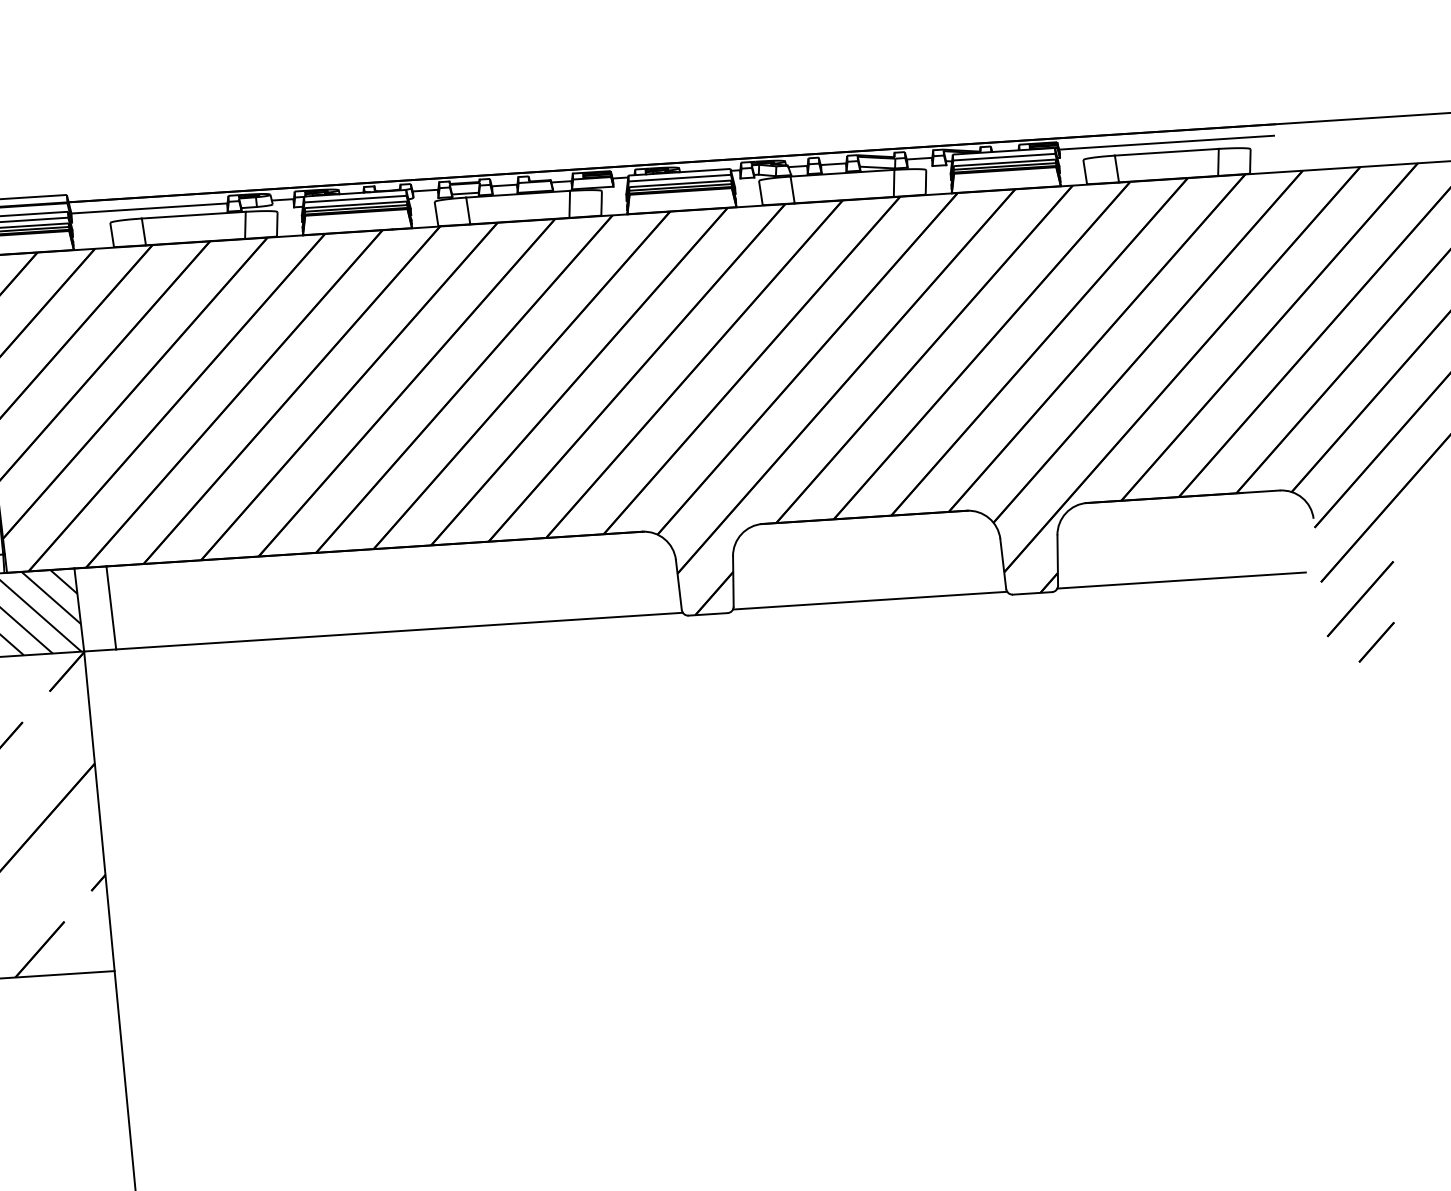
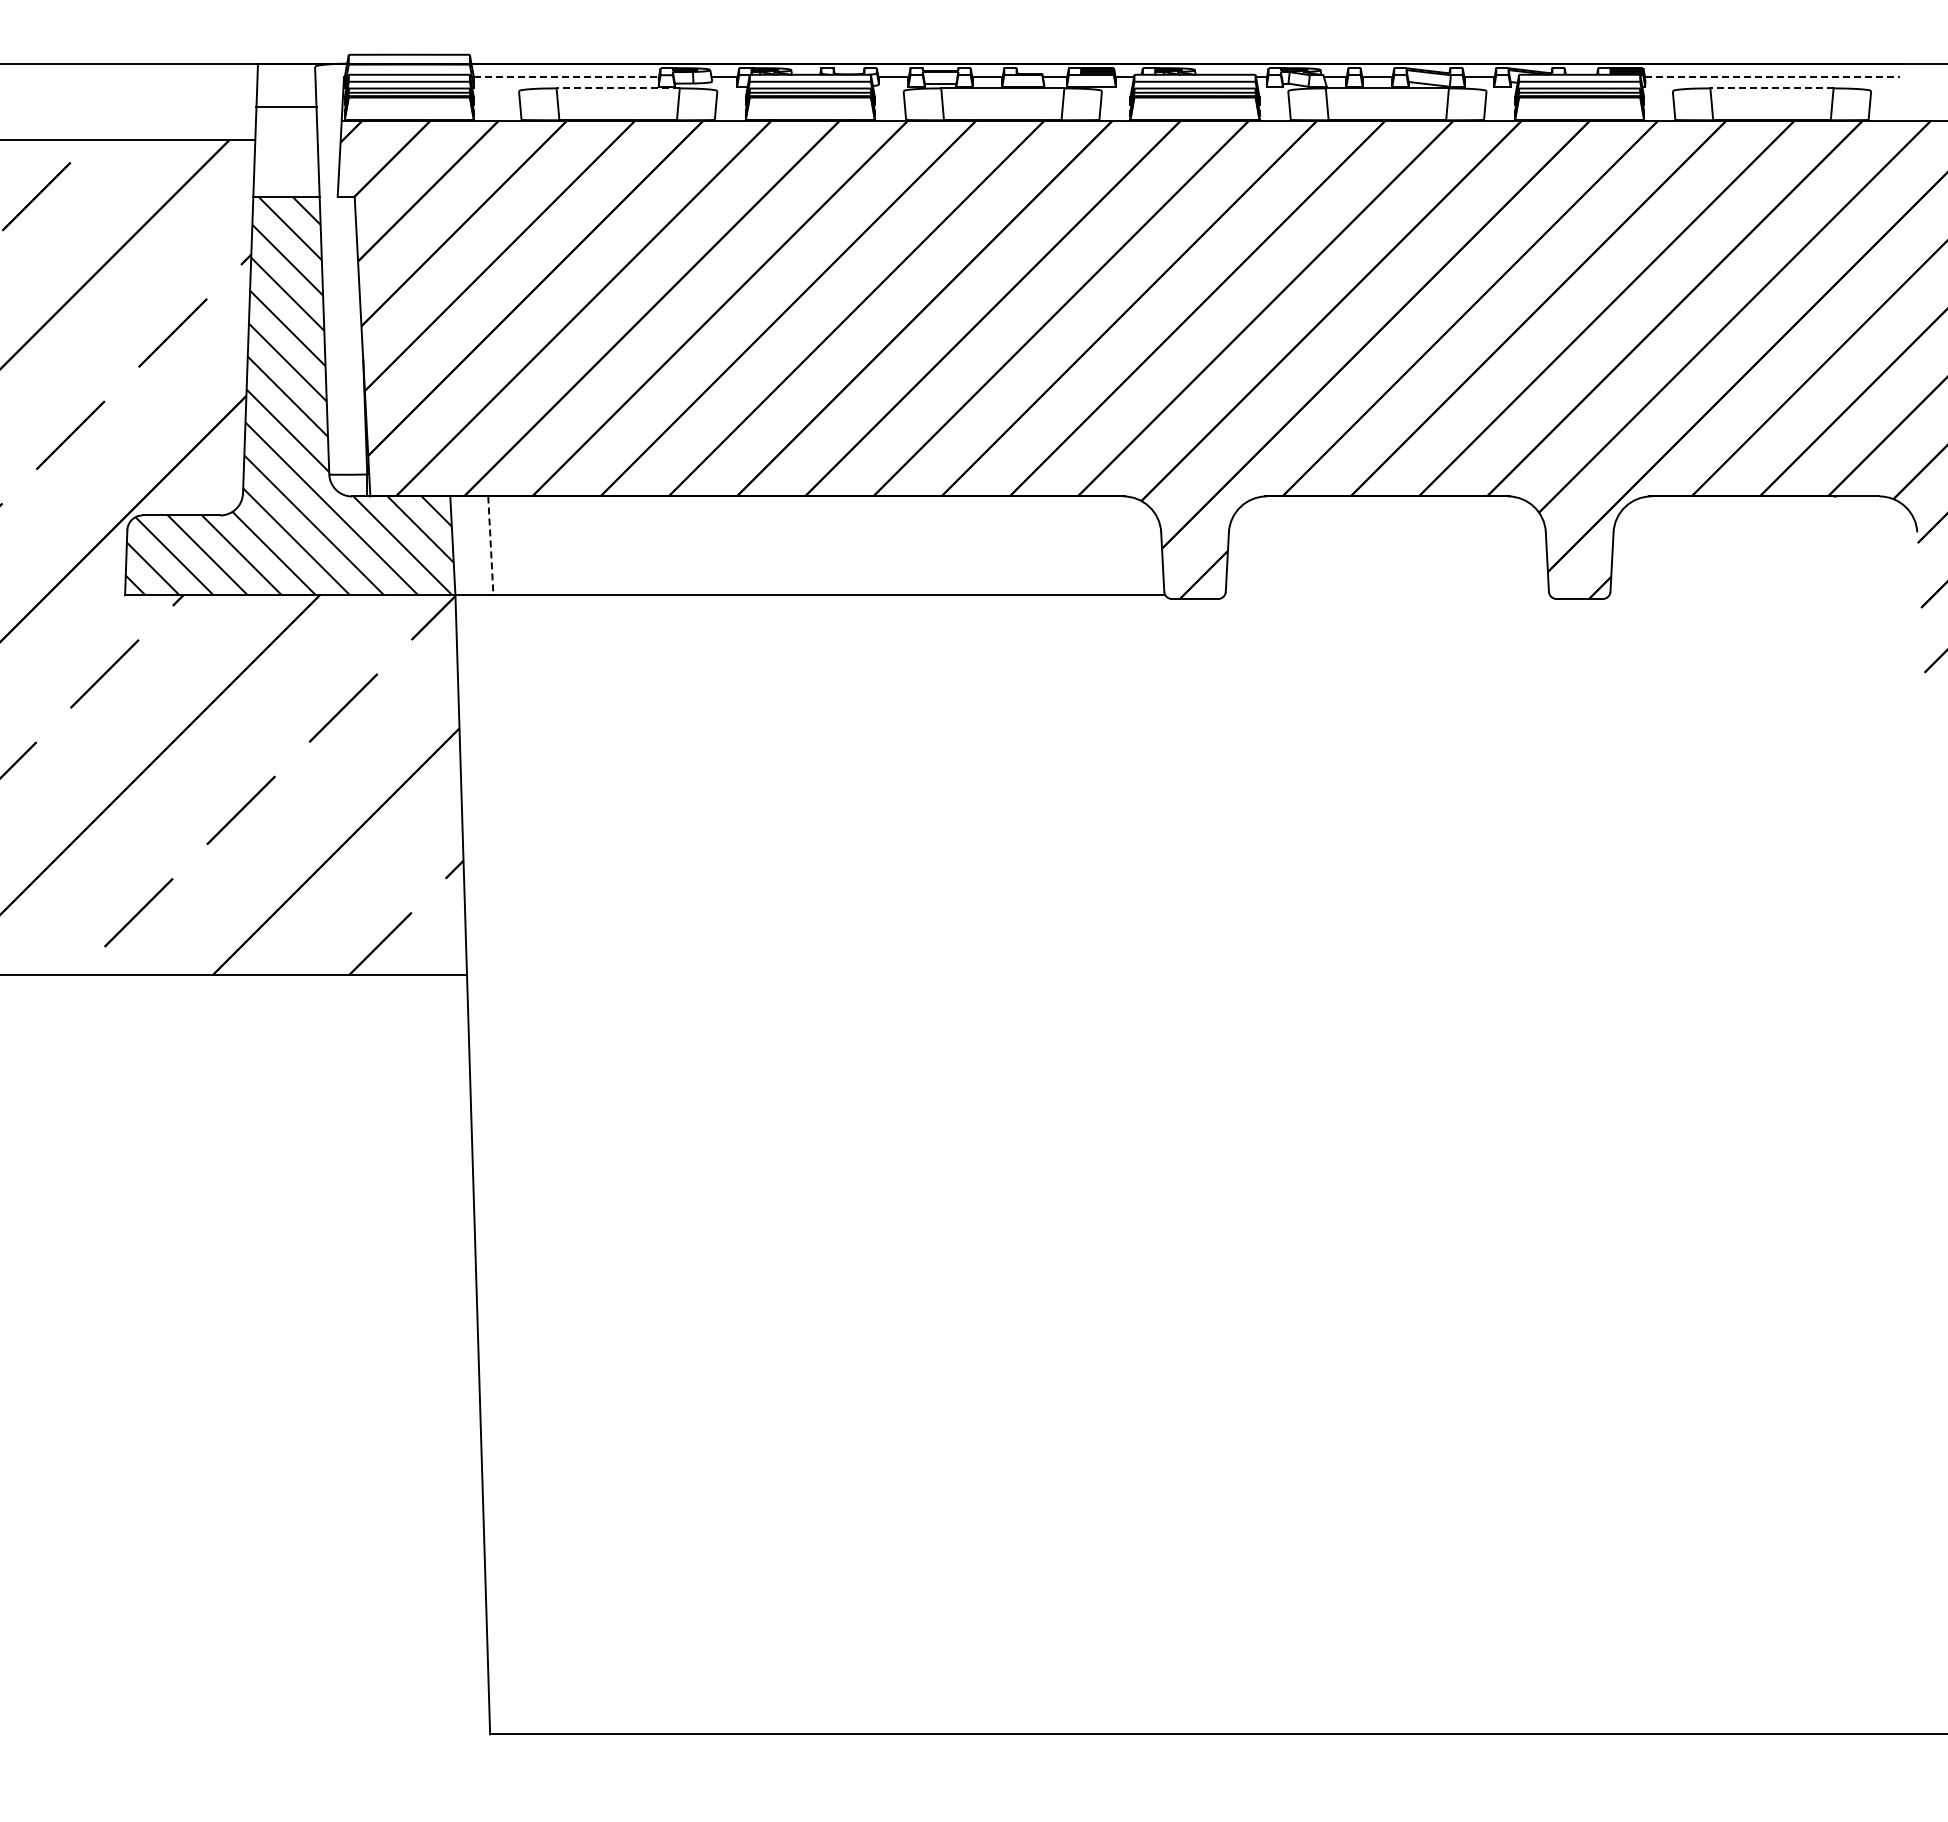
line: (1166, 143) -> (1772, 77), solid -> dashed
line: (1166, 152) -> (1771, 88), solid -> dashed
line: (149, 208) -> (566, 77), solid -> dashed
line: (194, 215) -> (618, 88), solid -> dashed
line: (1181, 580) -> (1756, 595), removed
line: (869, 600) -> (1386, 595), removed
line: (111, 608) -> (490, 546), solid -> dashed

